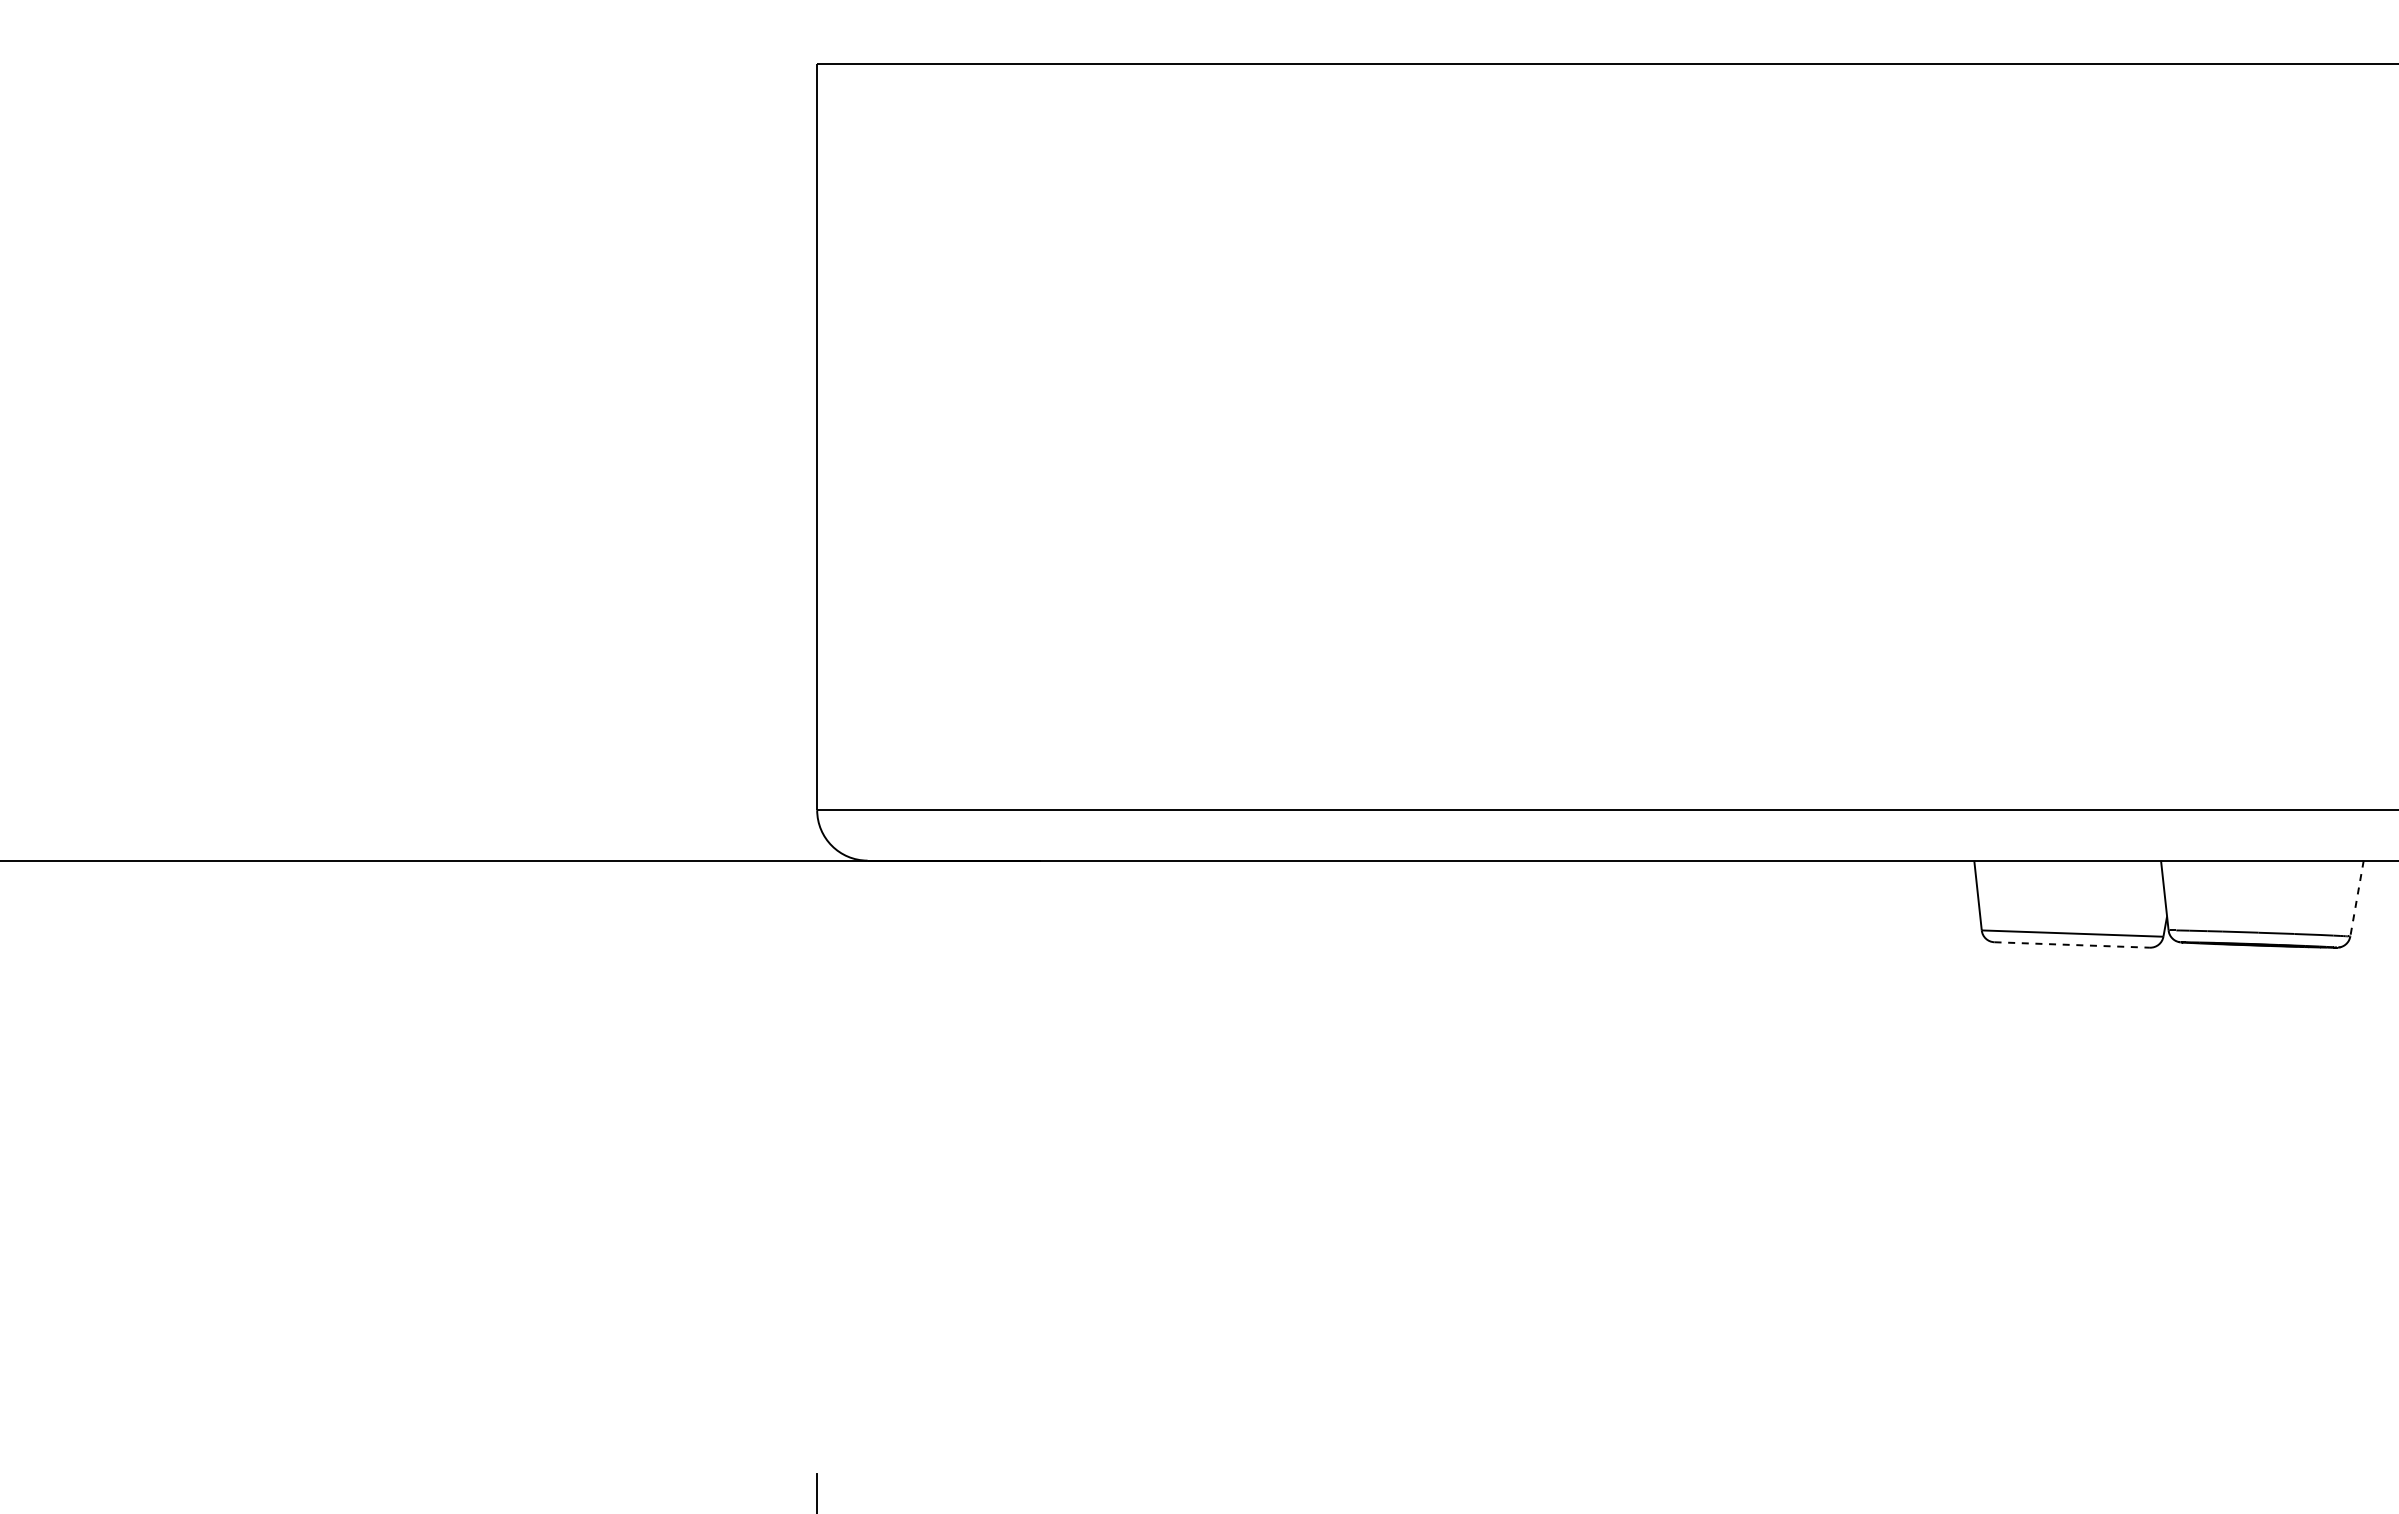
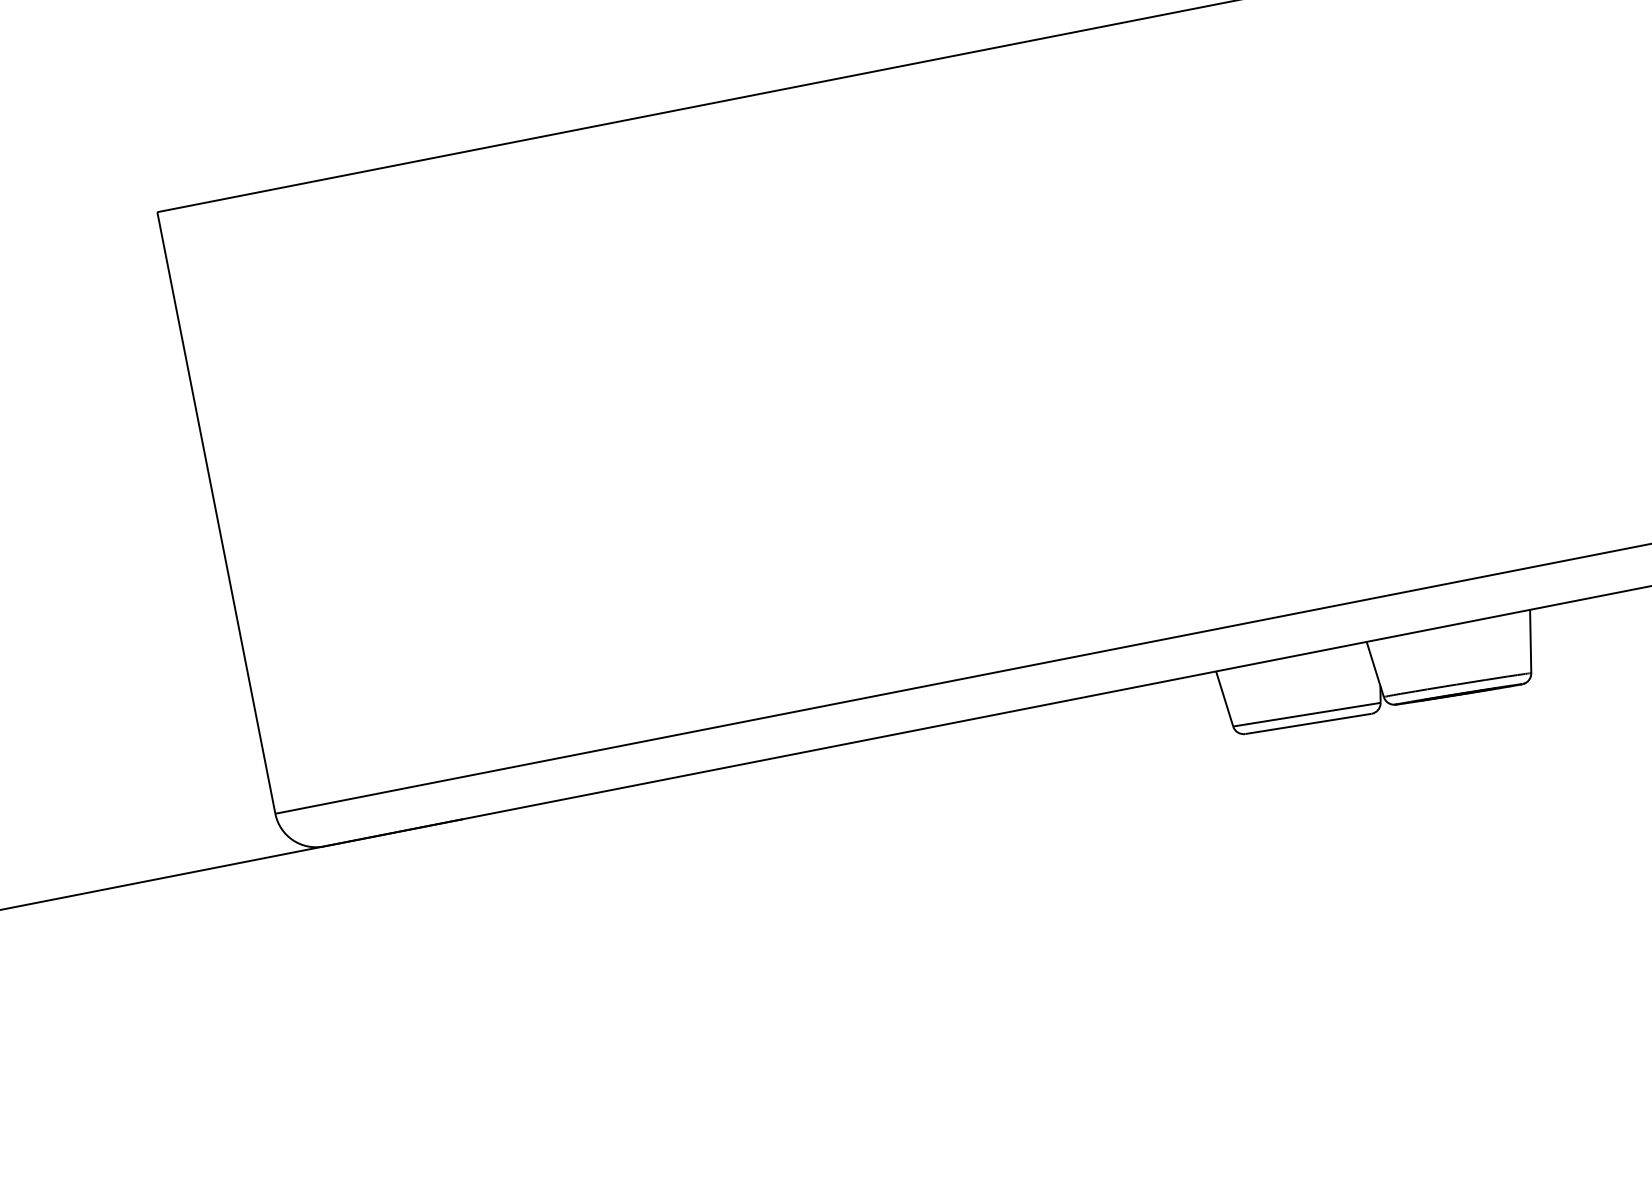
line: (2357, 898) -> (1531, 641), dashed -> solid
line: (2072, 944) -> (1308, 723), dashed -> solid

